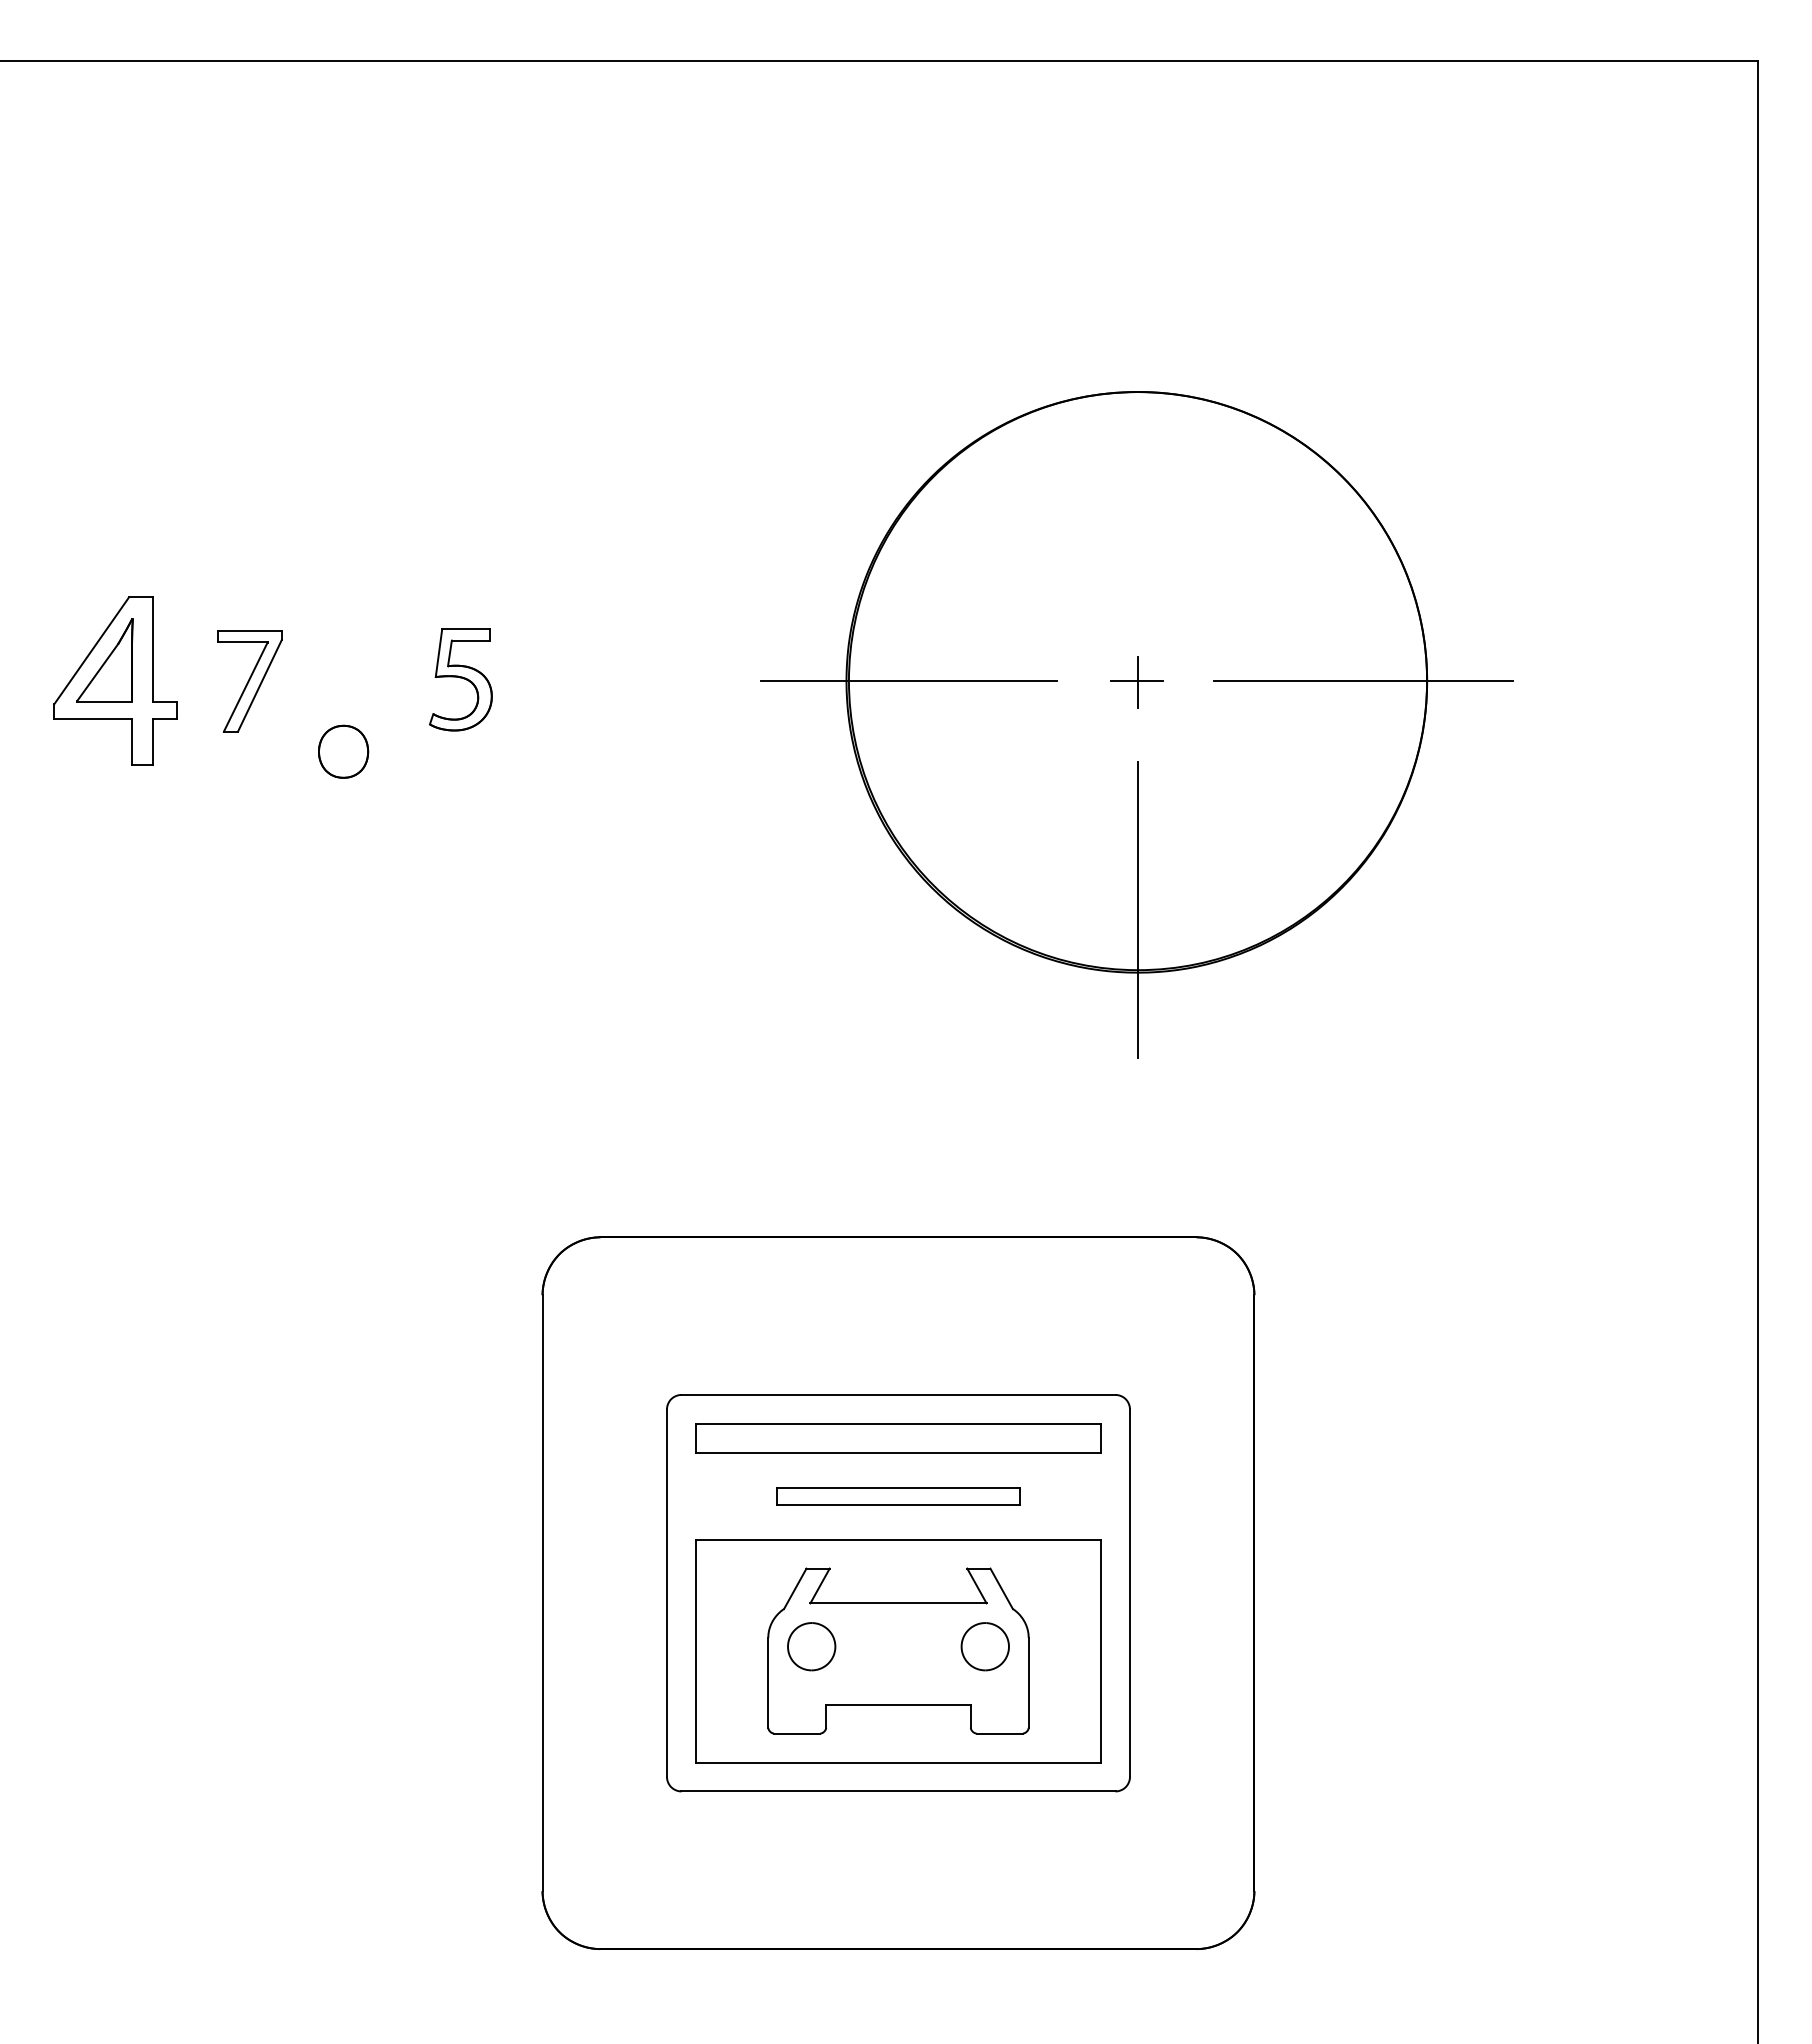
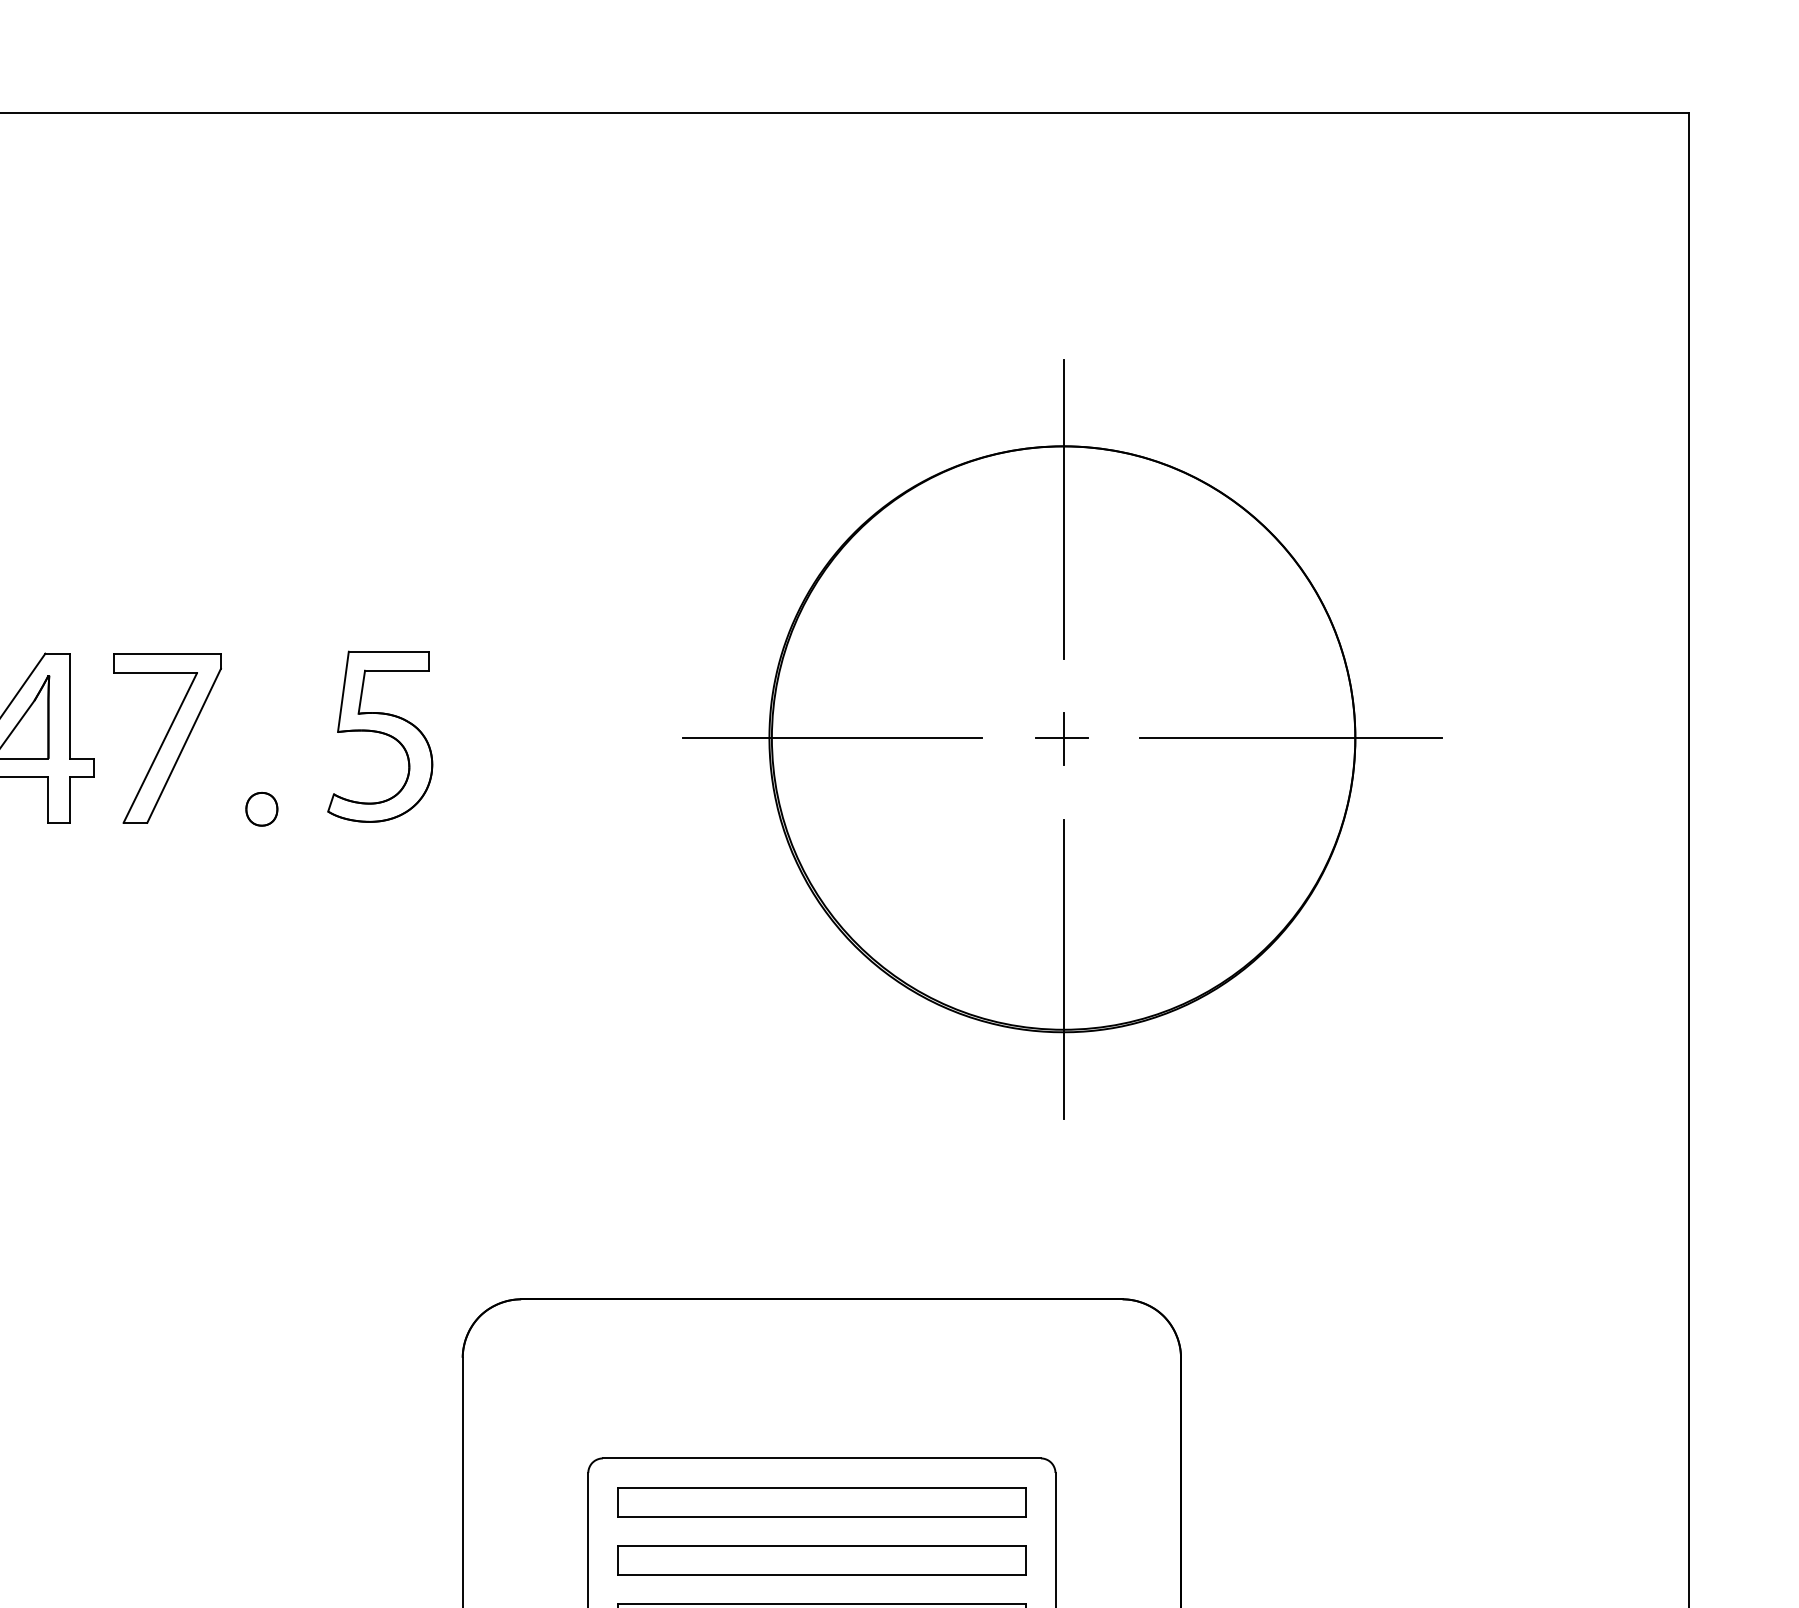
line: (1138, 454) -> (1064, 509), added
part: (460, 679) -> (379, 736), size x1.67
part: (249, 681) -> (166, 738), size x1.67
part: (343, 751) -> (261, 809), size x0.62
part: (898, 1496) -> (821, 1560), size x1.67

